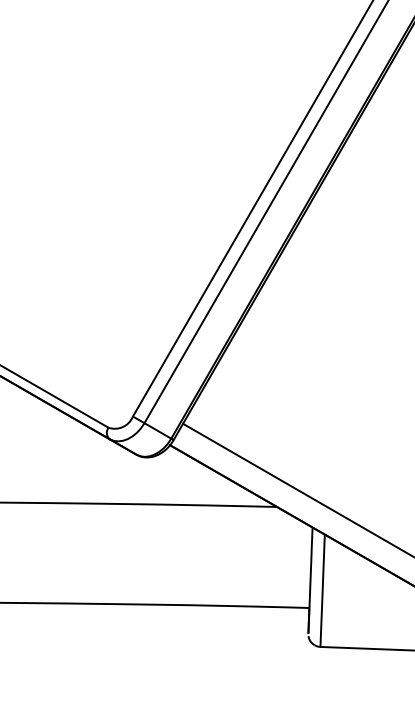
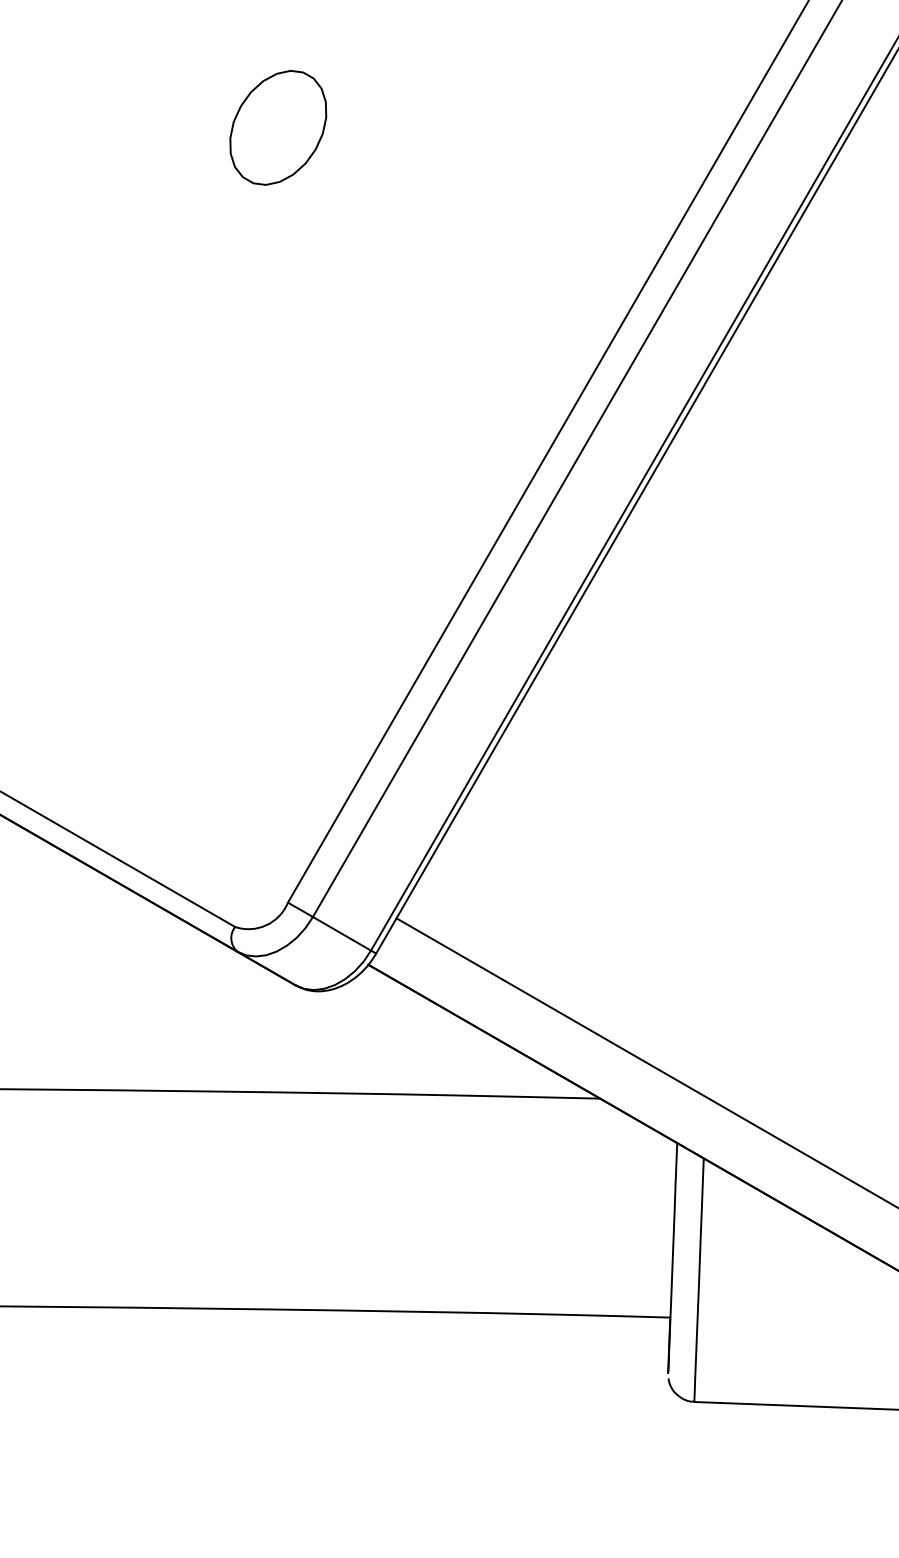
part: (128, 58) -> (278, 126), added

